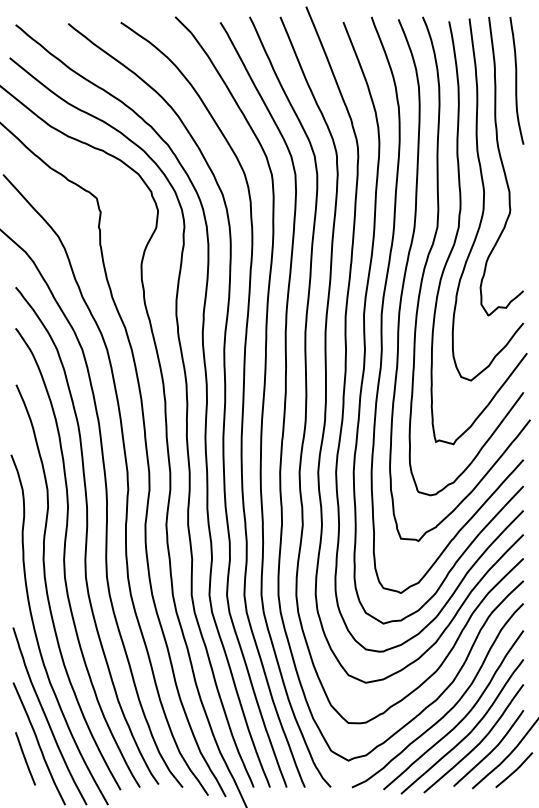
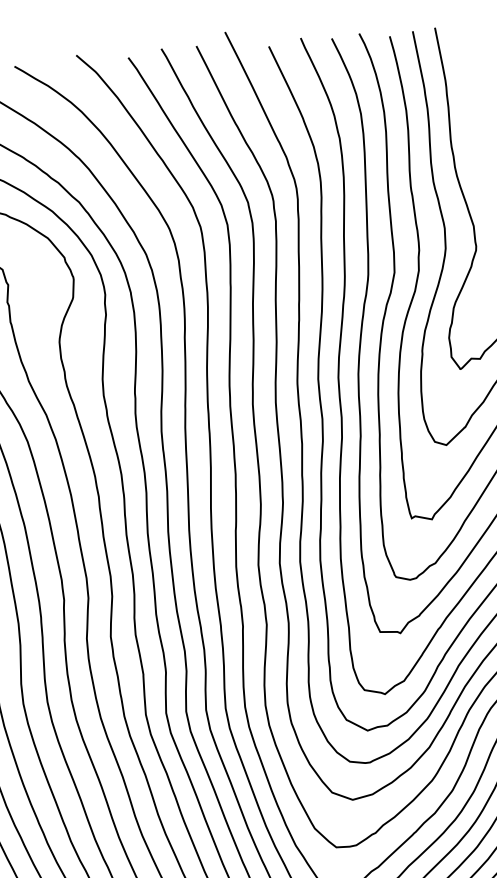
curve: (516, 80) -> (471, 98), removed

